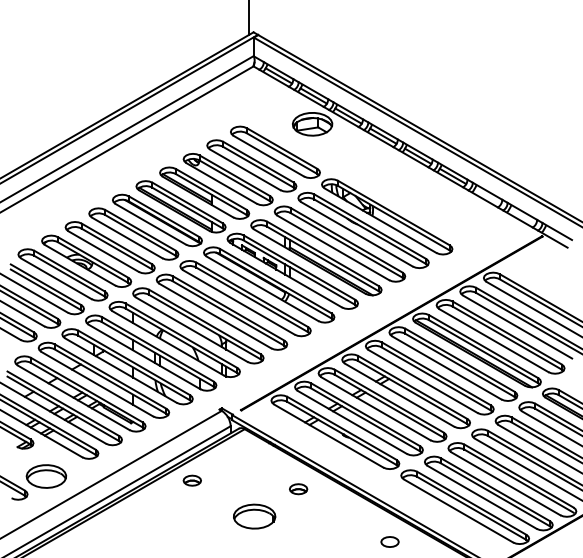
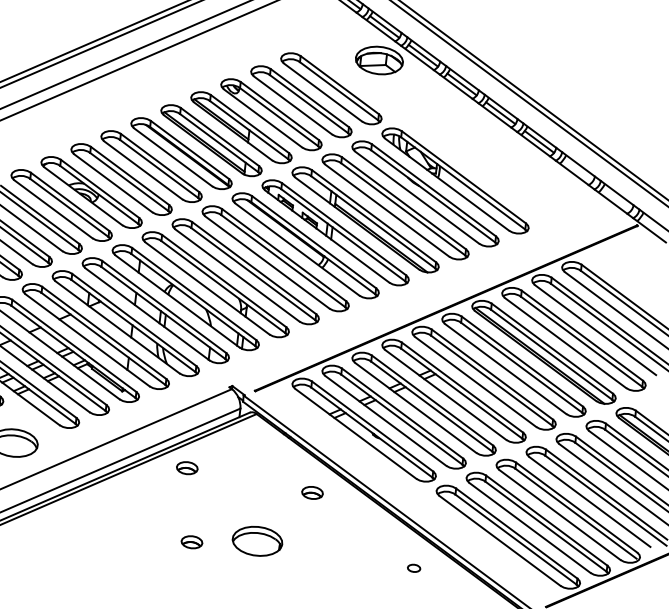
part: (254, 516) -> (257, 541), moved
part: (202, 541) -> (190, 541), added
part: (389, 541) -> (413, 567), size x0.6

